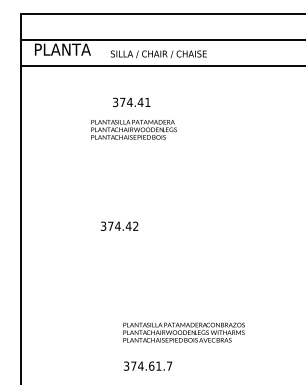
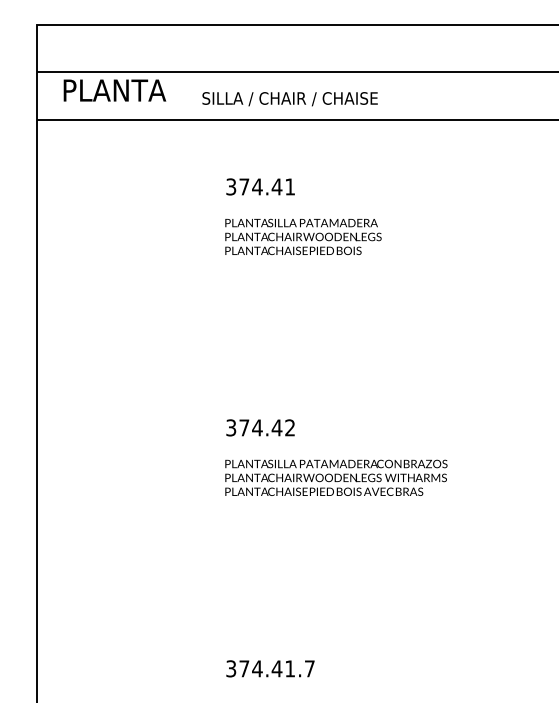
text: (131, 102) -> (260, 187), moved
text: (133, 129) -> (302, 236), moved
text: (119, 225) -> (260, 426), moved
text: (183, 332) -> (335, 477), moved
text: (151, 365) -> (276, 667), 374.61.7 -> 374.41.7

